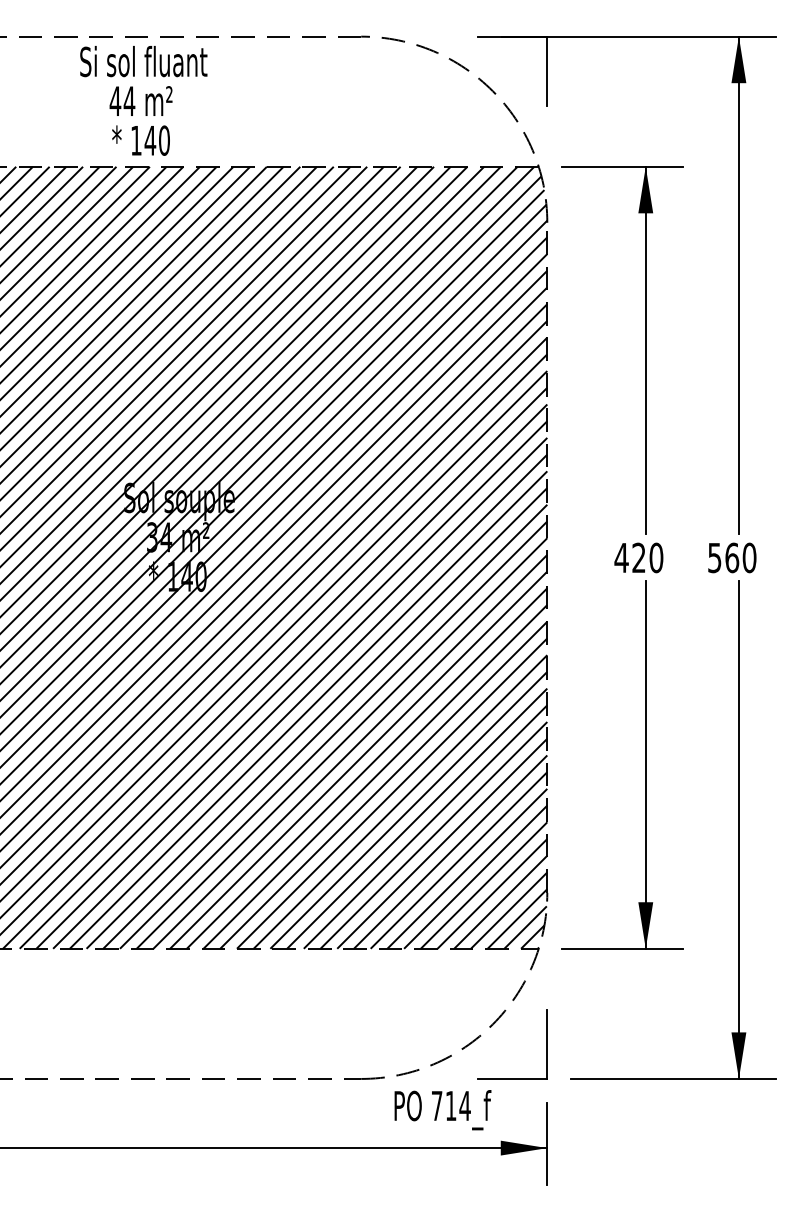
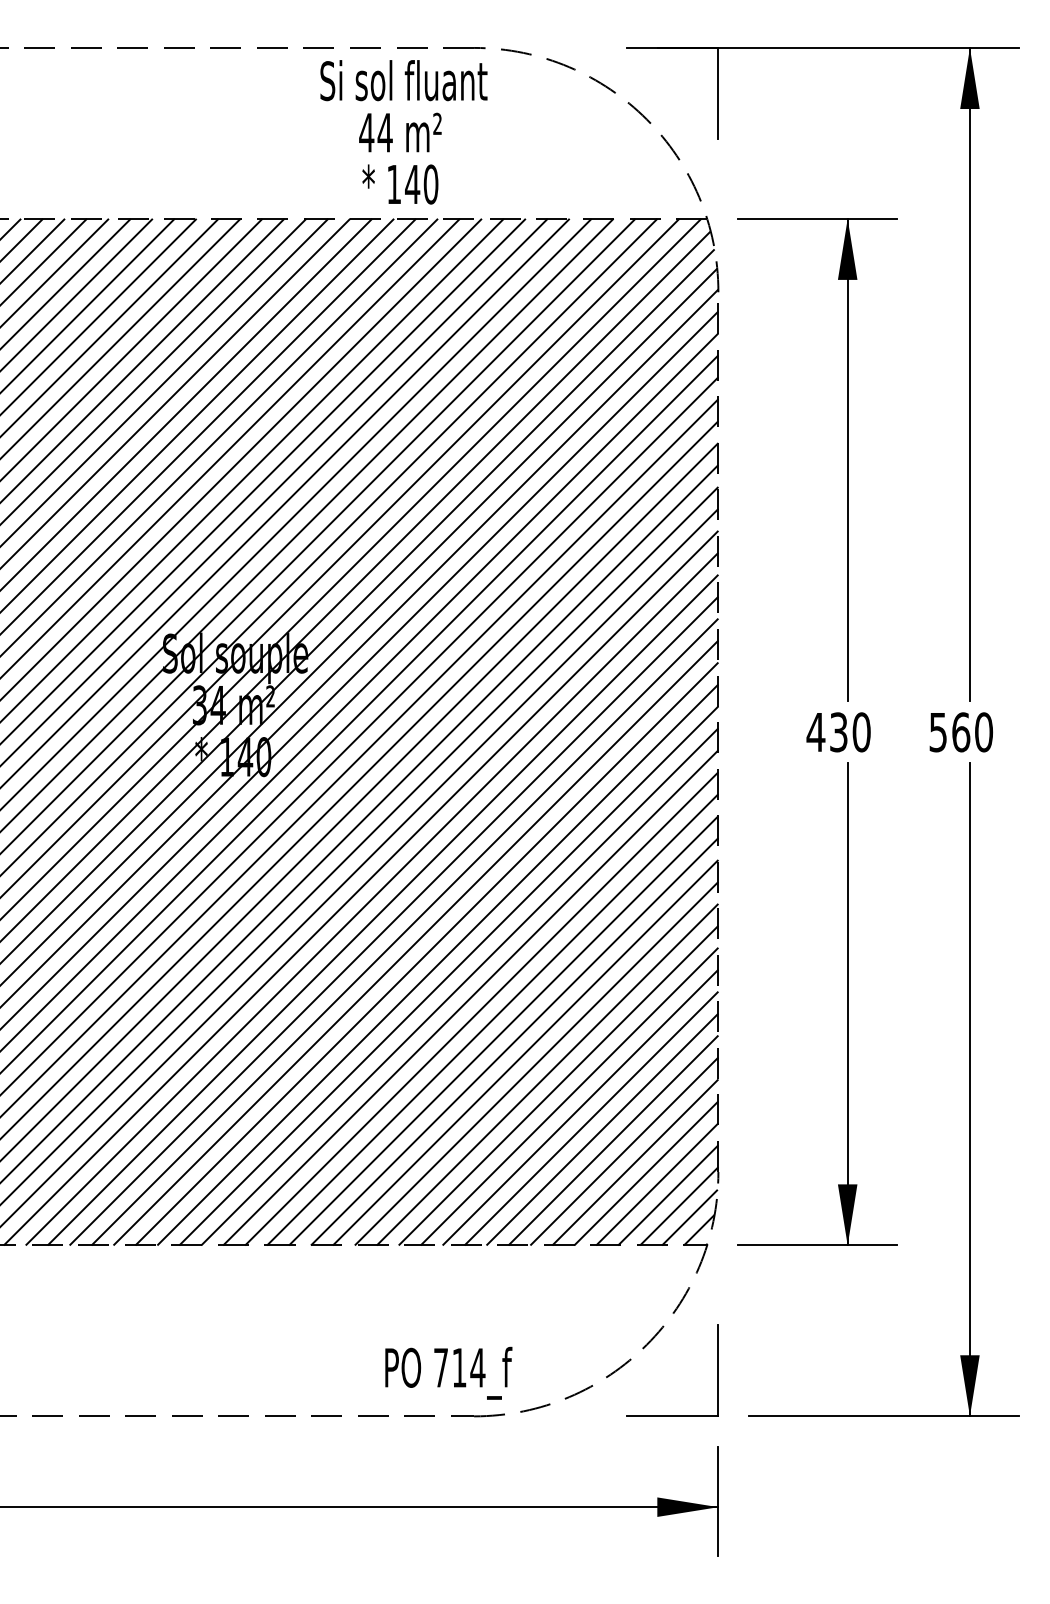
text: (143, 100) -> (403, 131), moved
text: (638, 558) -> (838, 733), 420 -> 430
text: (442, 1110) -> (448, 1373), moved

